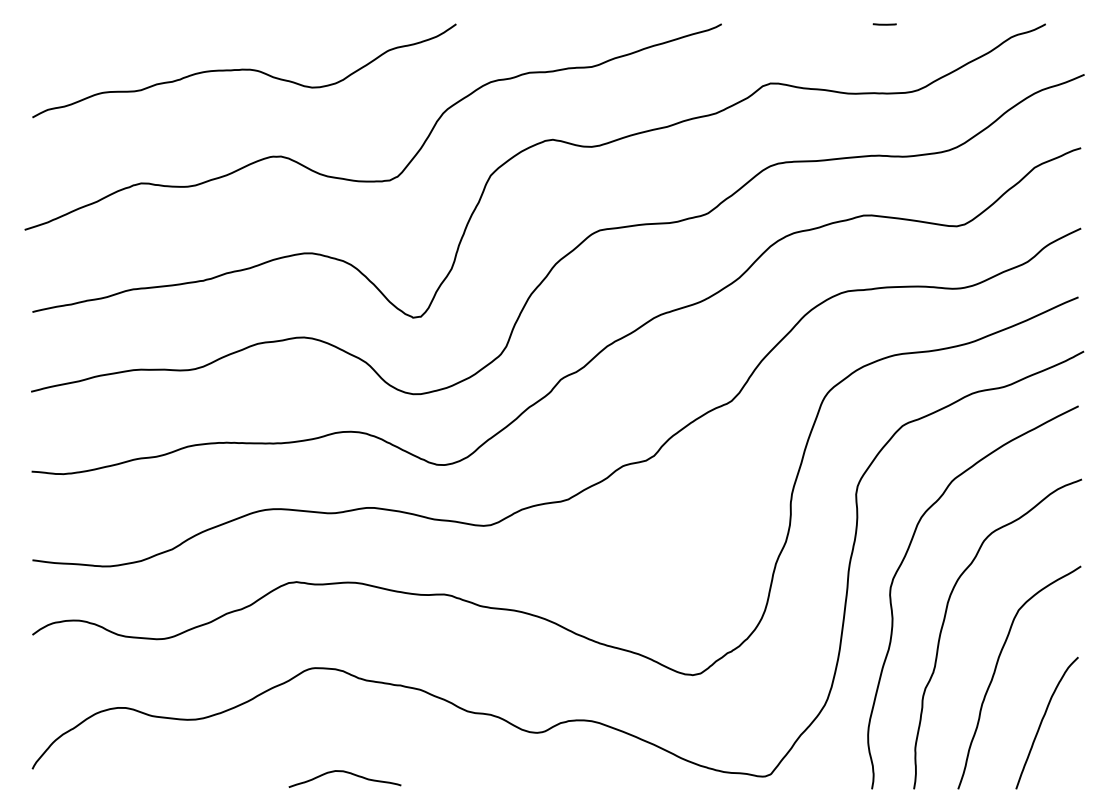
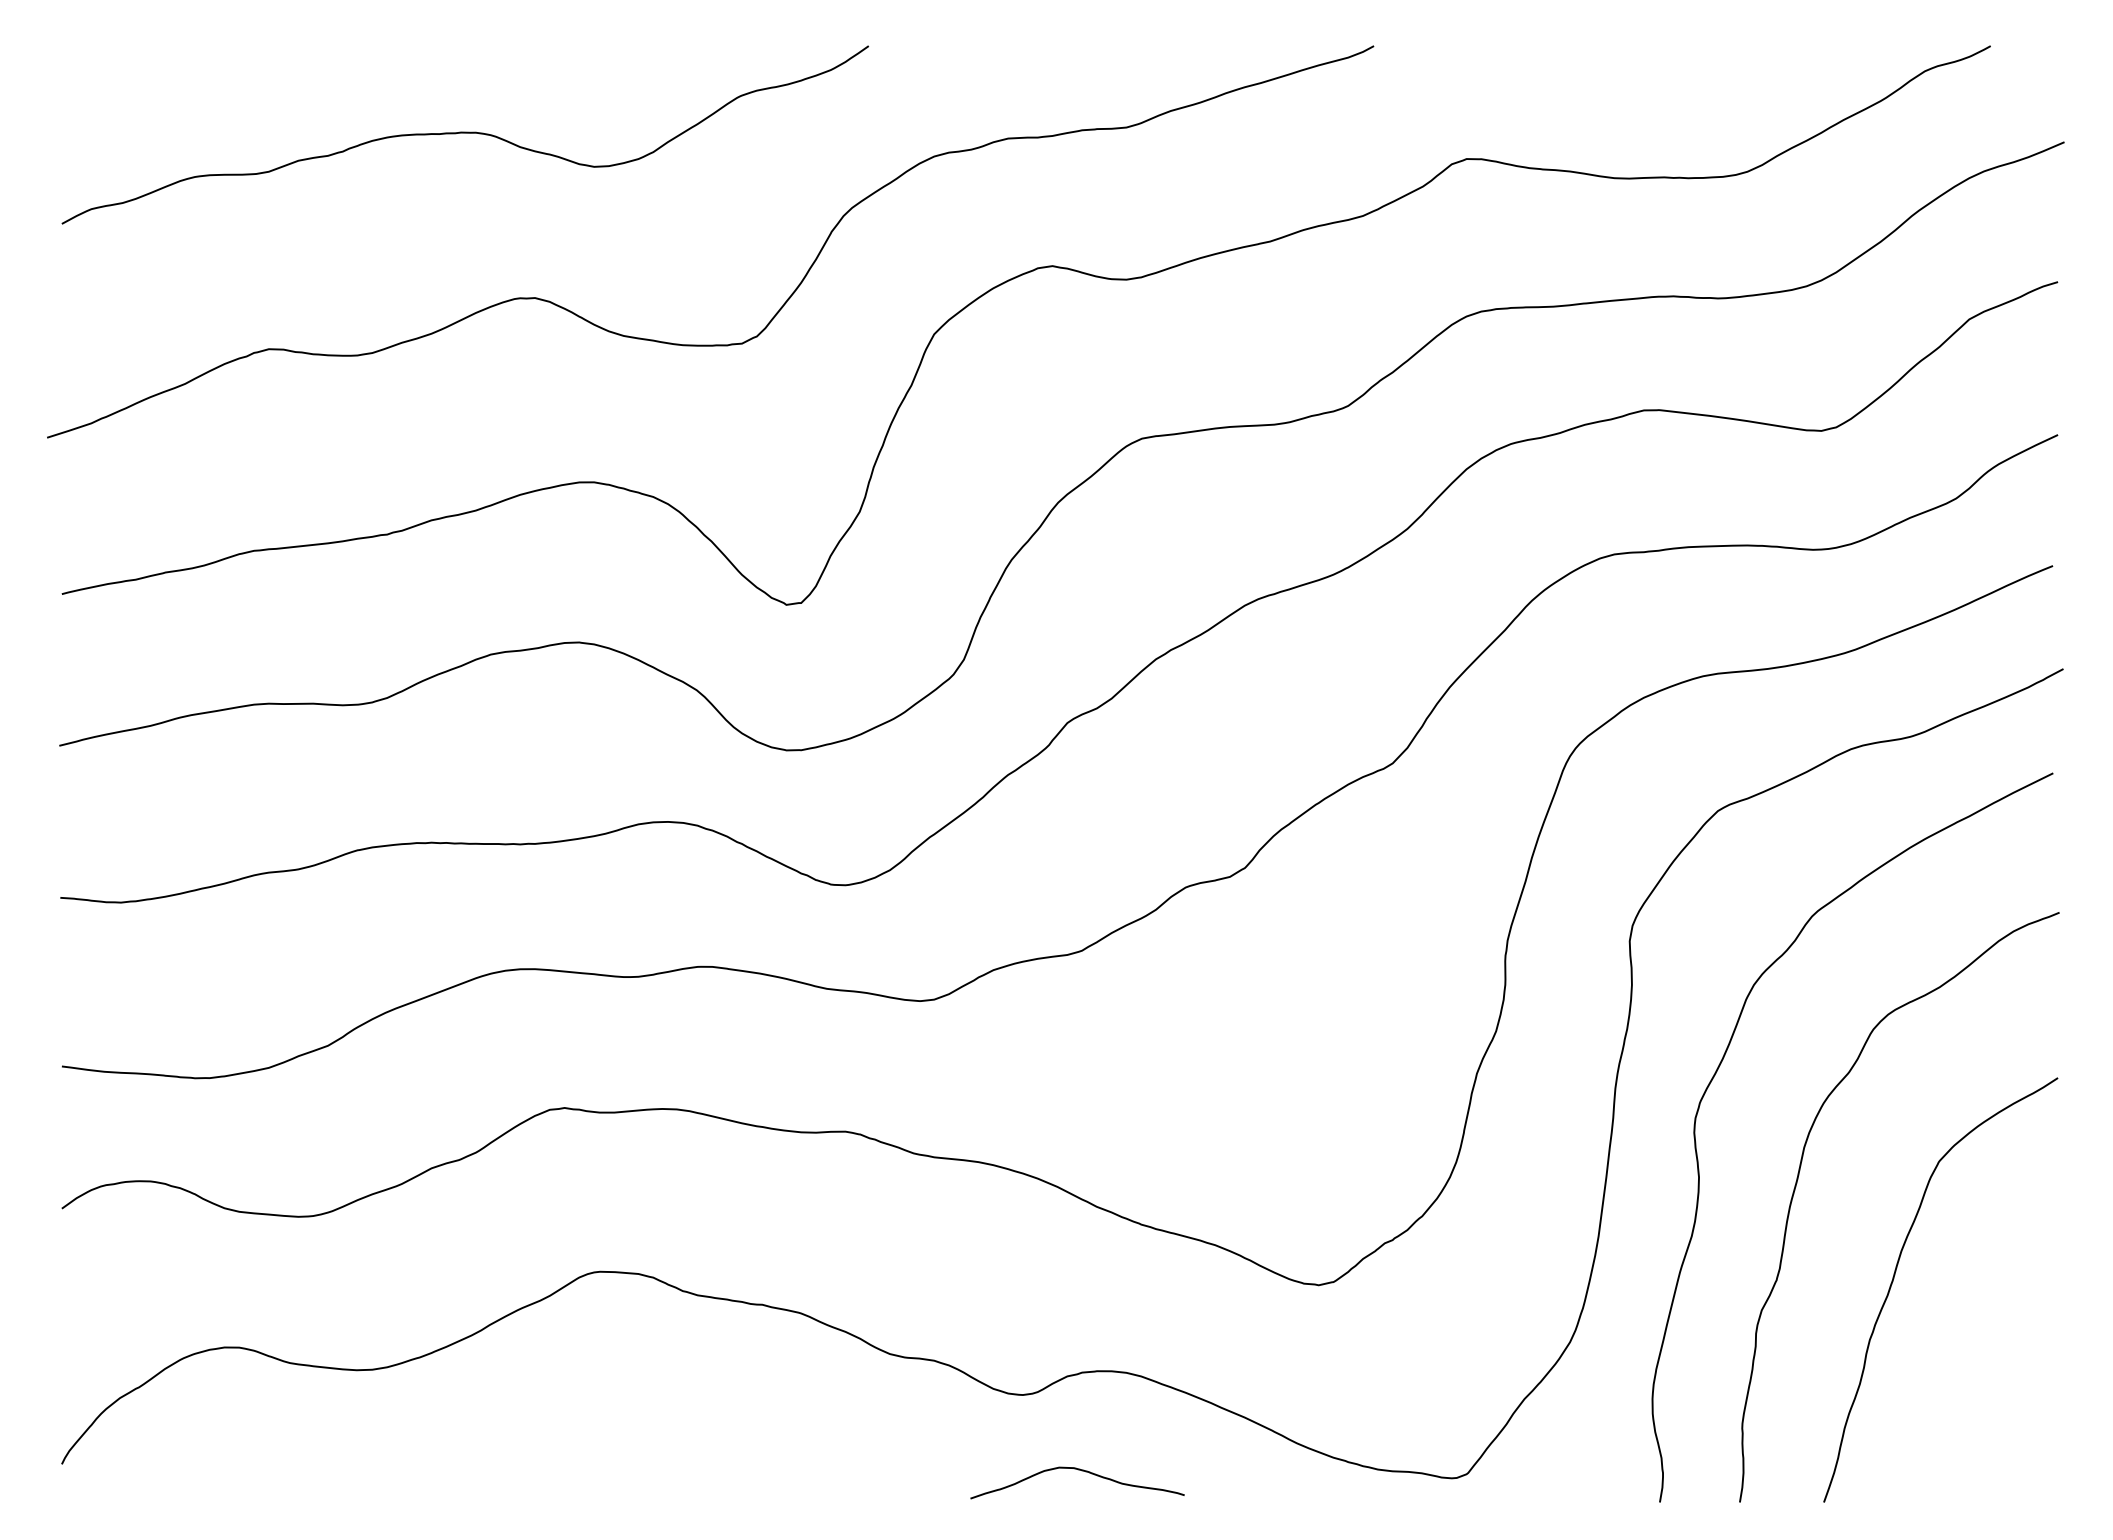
line: (884, 24) -> (1683, 46), removed
curve: (1042, 722) -> (1984, 1375), removed
curve: (346, 773) -> (1080, 1472), moved

